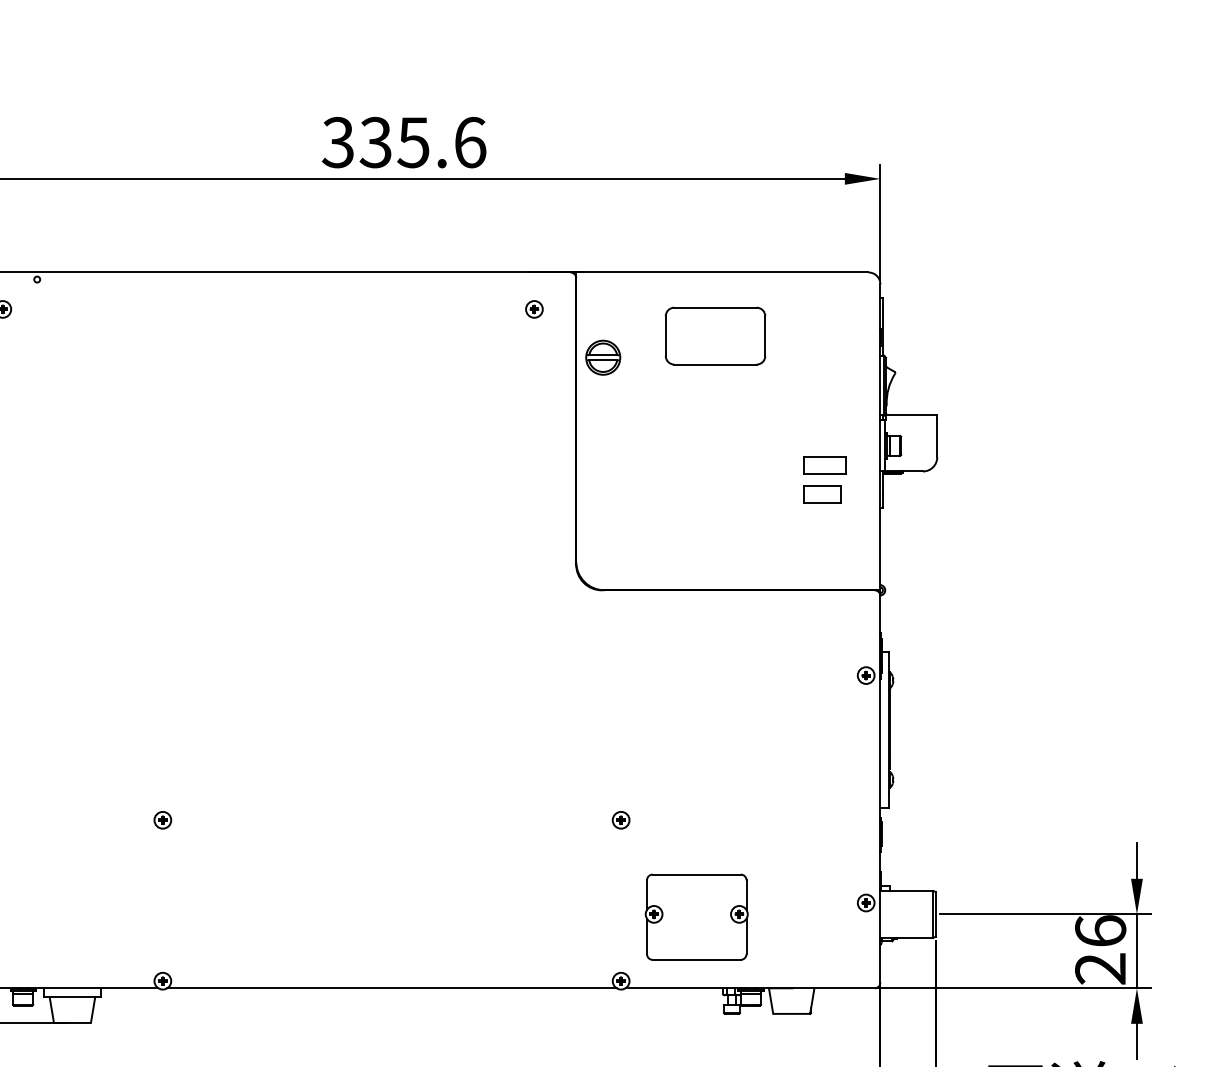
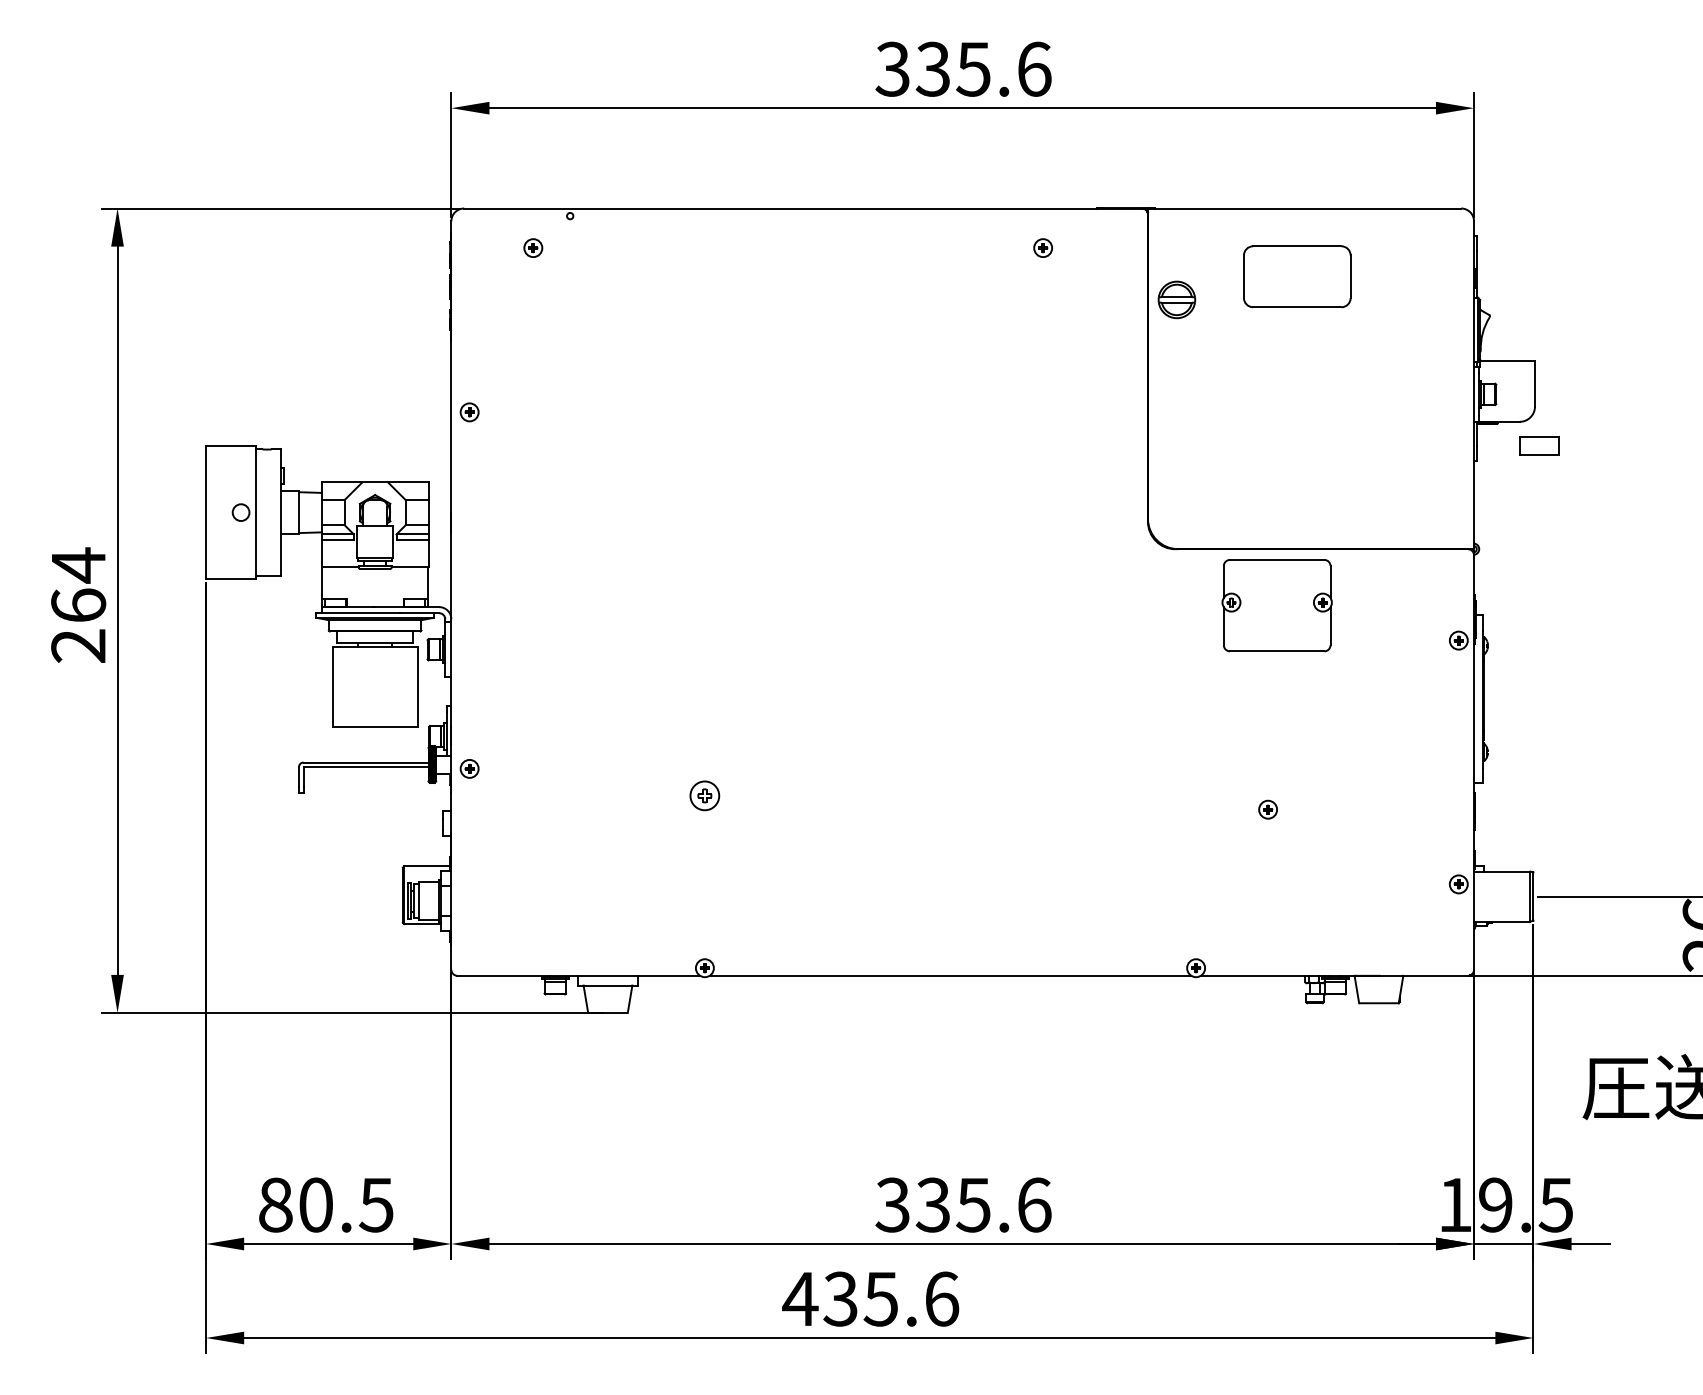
part: (533, 308) -> (1042, 247), moved
part: (824, 465) -> (1414, 415), removed
part: (822, 493) -> (1539, 445), moved
part: (162, 820) -> (704, 795), size x1.6
part: (620, 820) -> (1267, 809), moved
part: (696, 917) -> (1276, 605), moved

